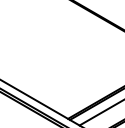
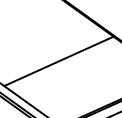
line: (59, 54) -> (58, 61), added

